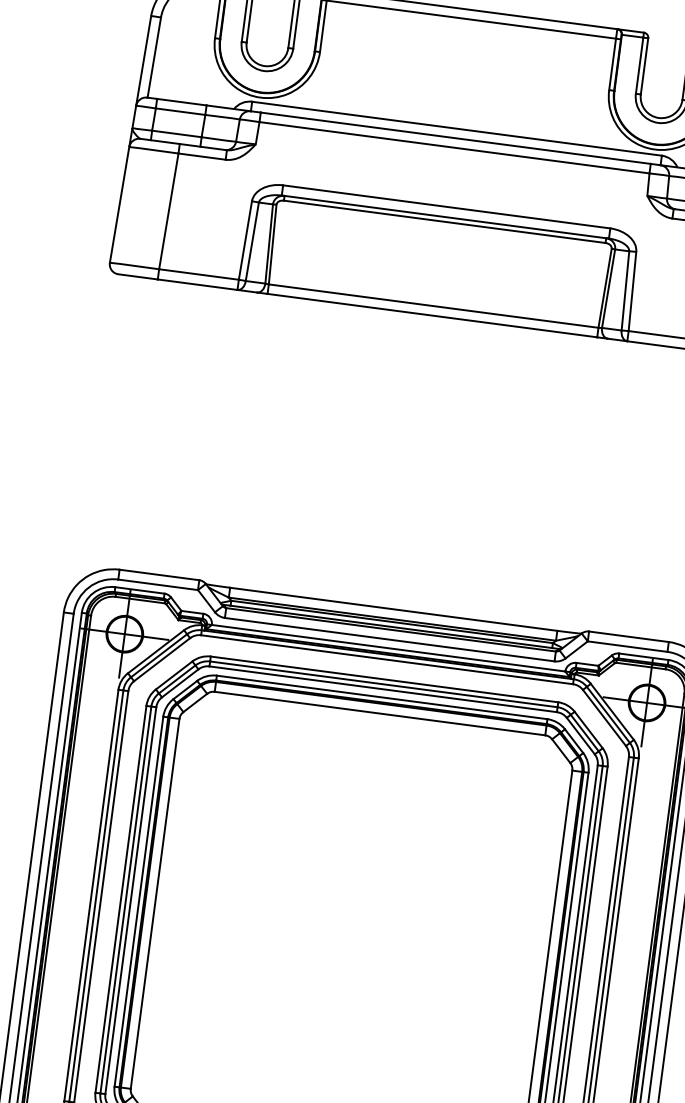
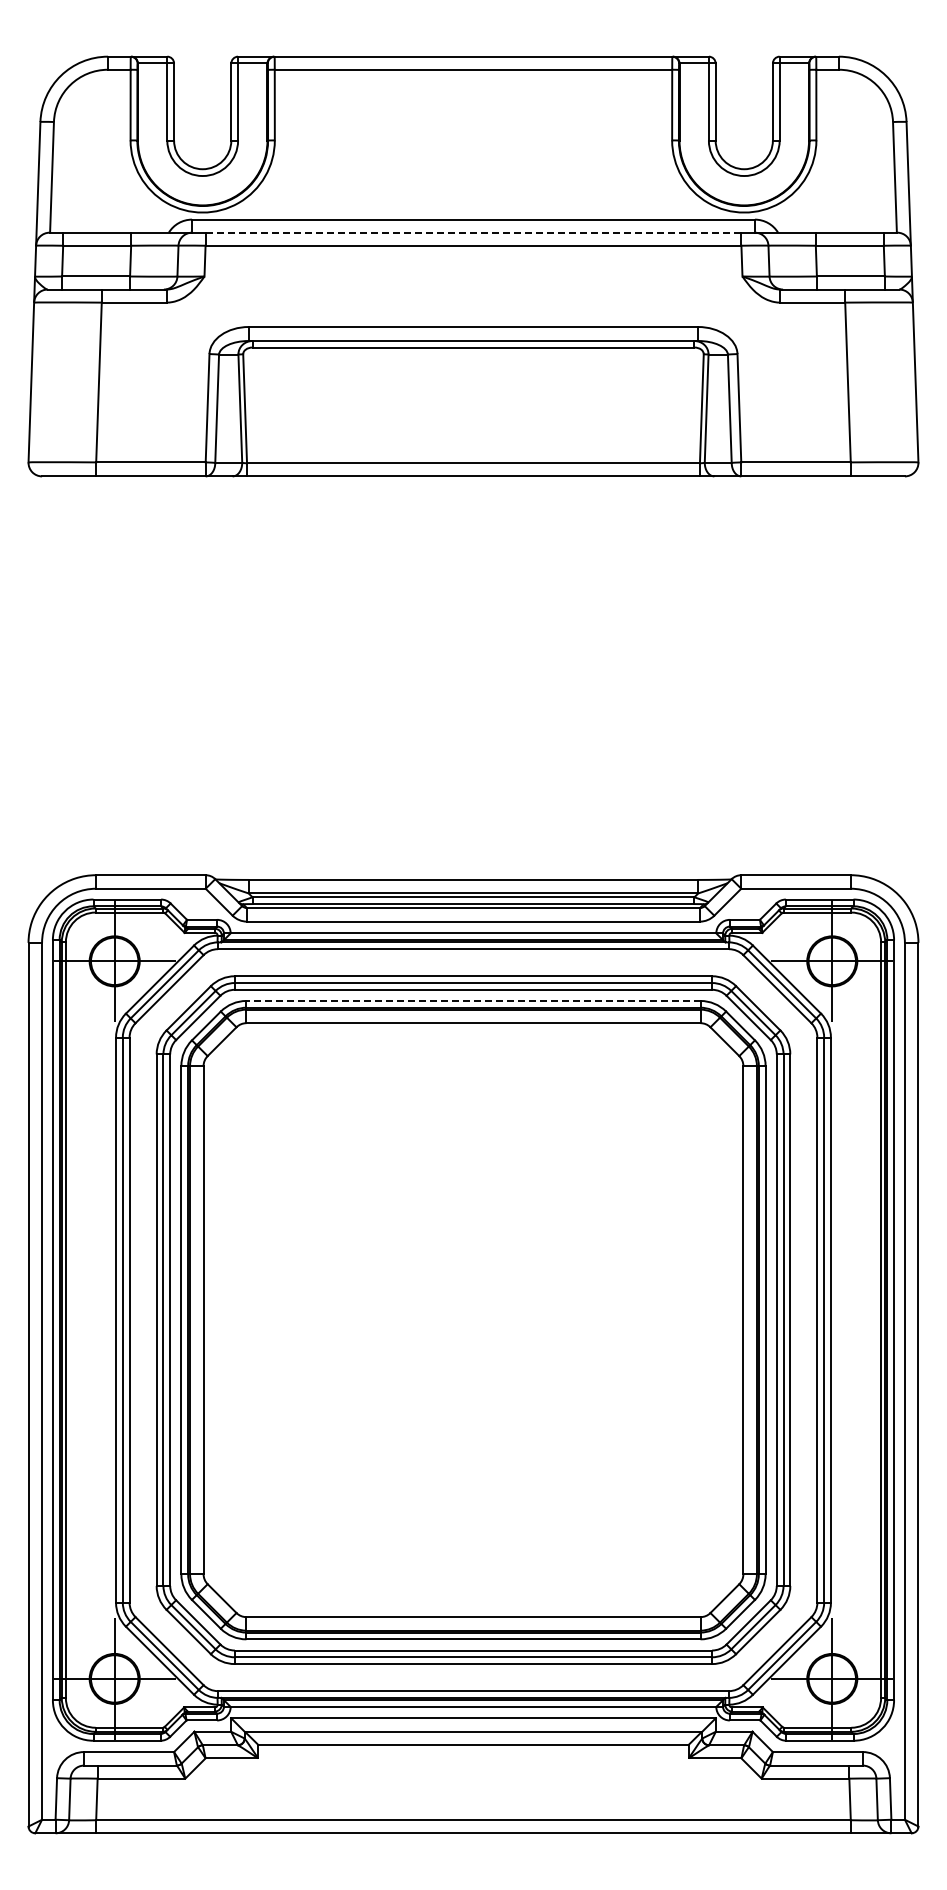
line: (455, 138) -> (473, 232), solid -> dashed
line: (382, 697) -> (473, 1000), solid -> dashed

